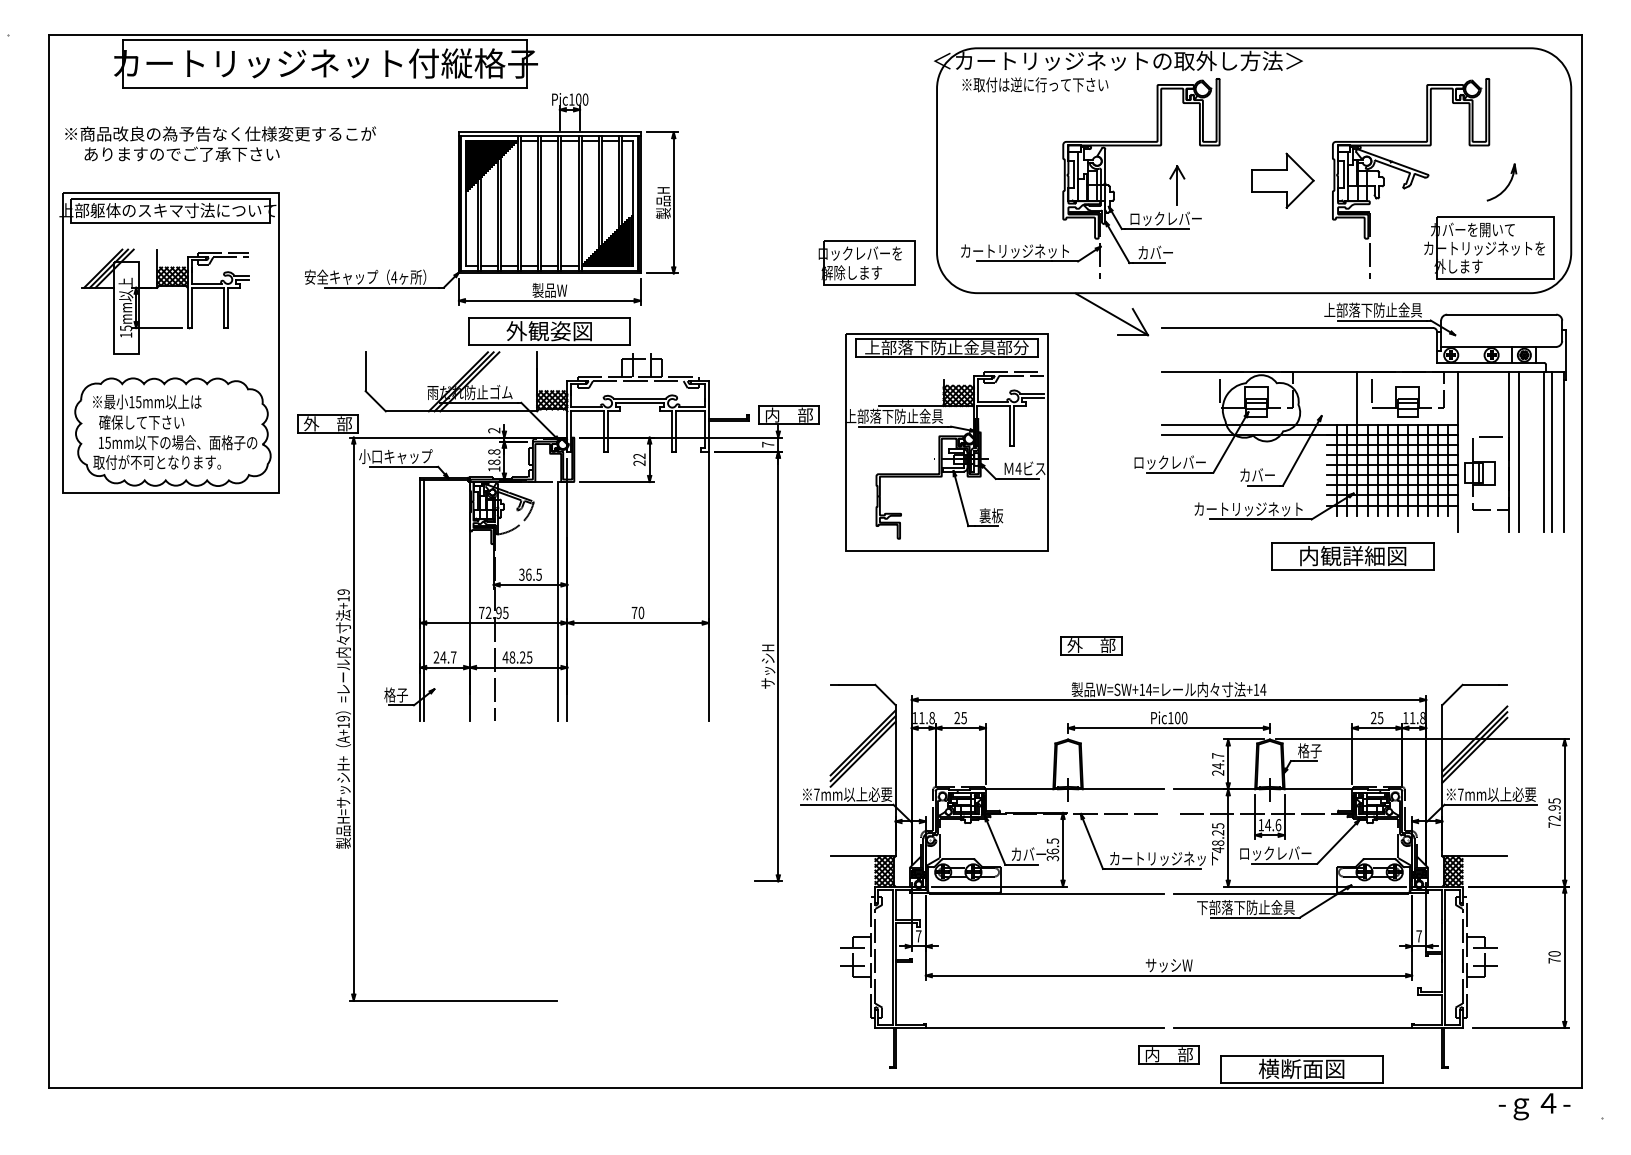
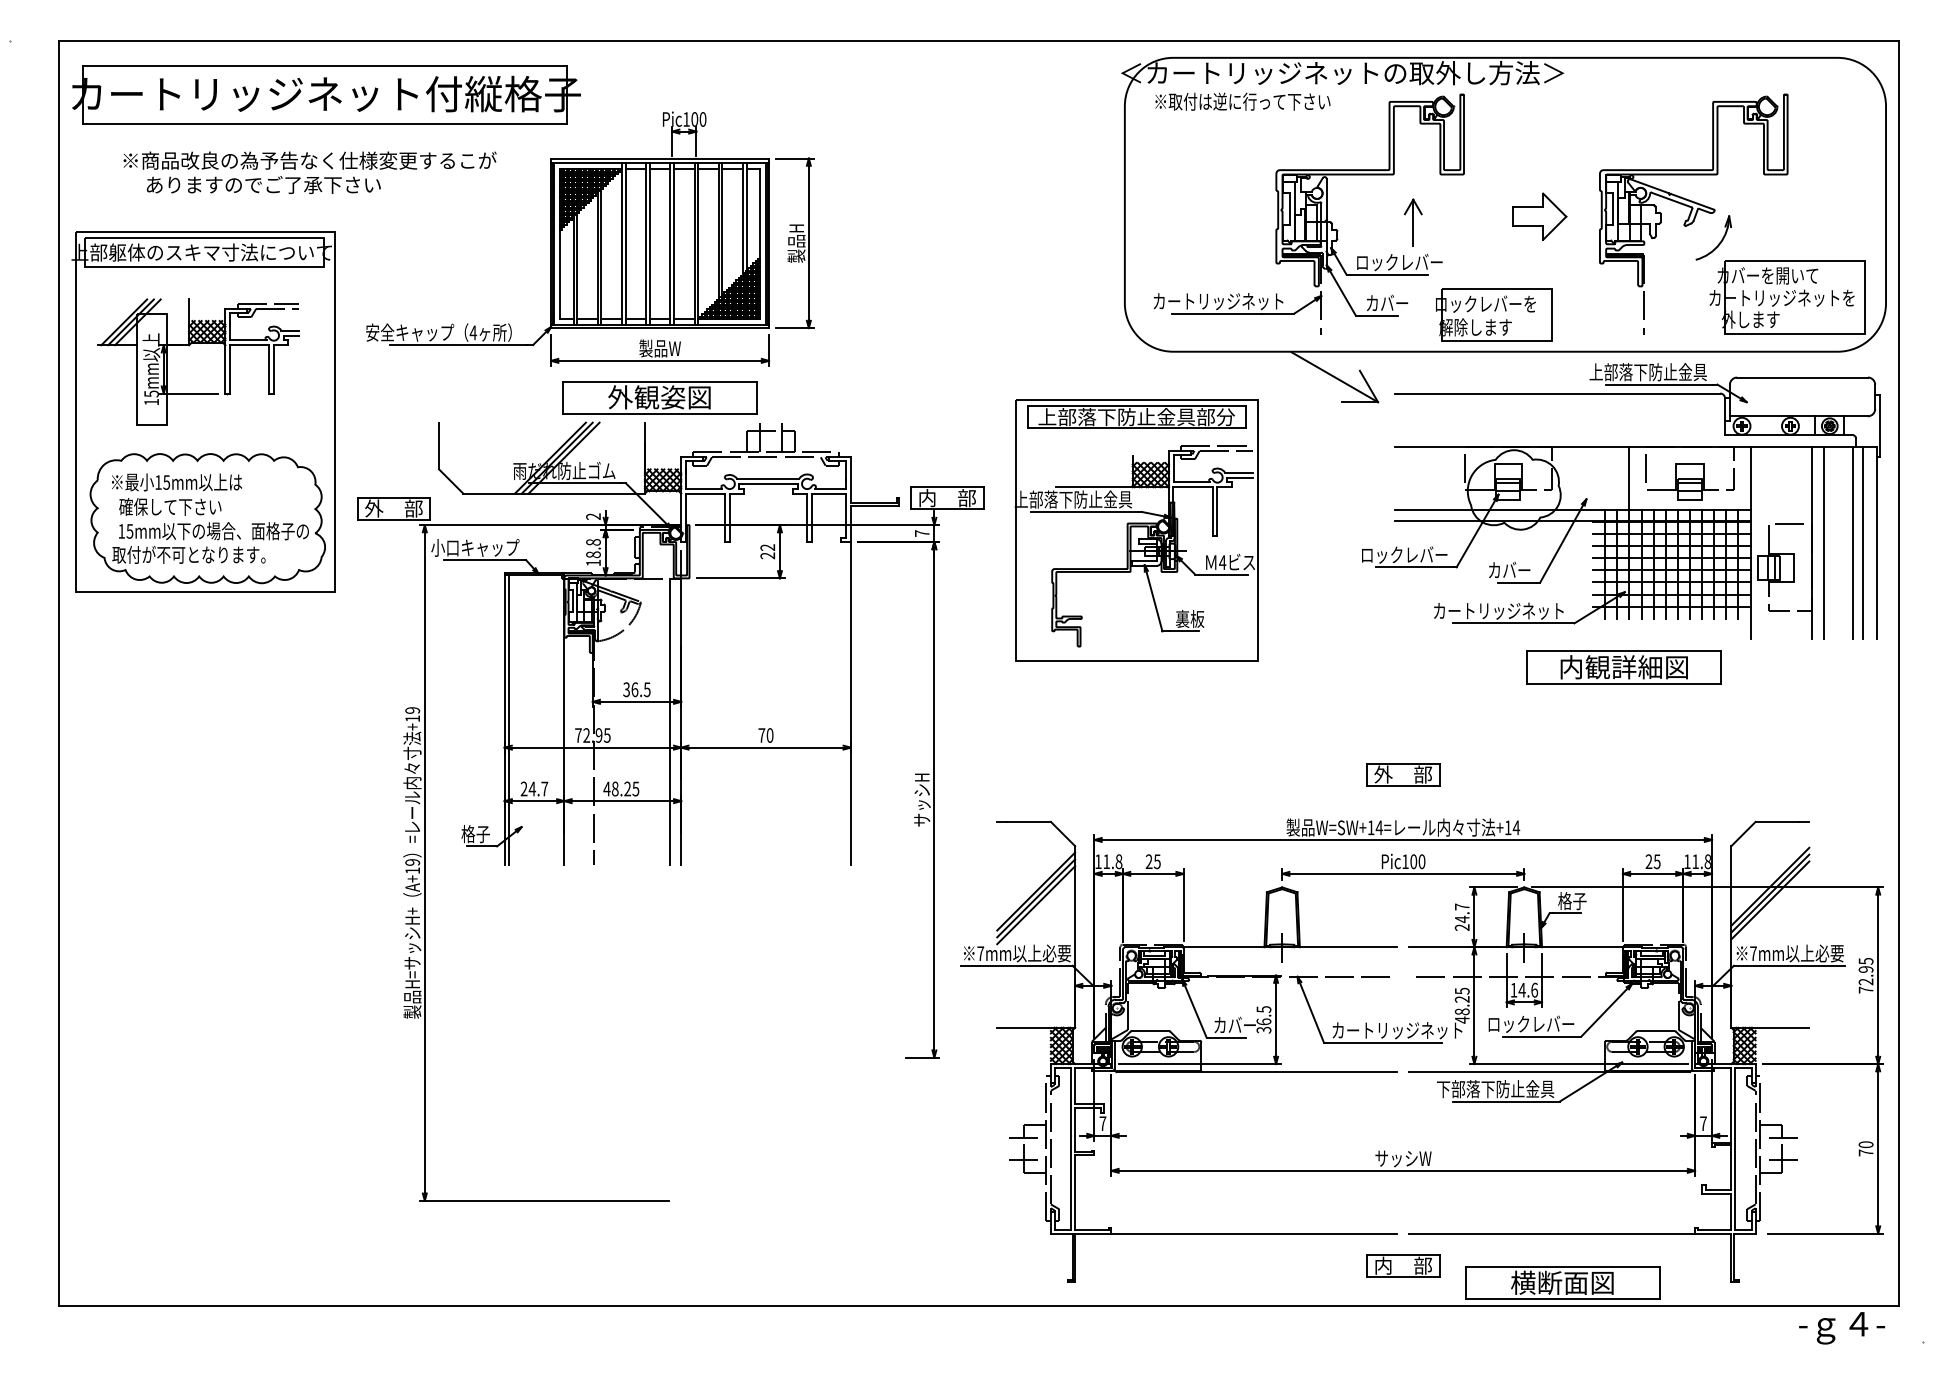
part: (325, 63) -> (326, 94), moved
text: (220, 143) -> (309, 172), moved
part: (1282, 180) -> (1539, 216), size x0.71
part: (1506, 186) -> (1719, 242), moved
part: (867, 262) -> (1494, 314), moved
part: (1091, 645) -> (1403, 774), moved

